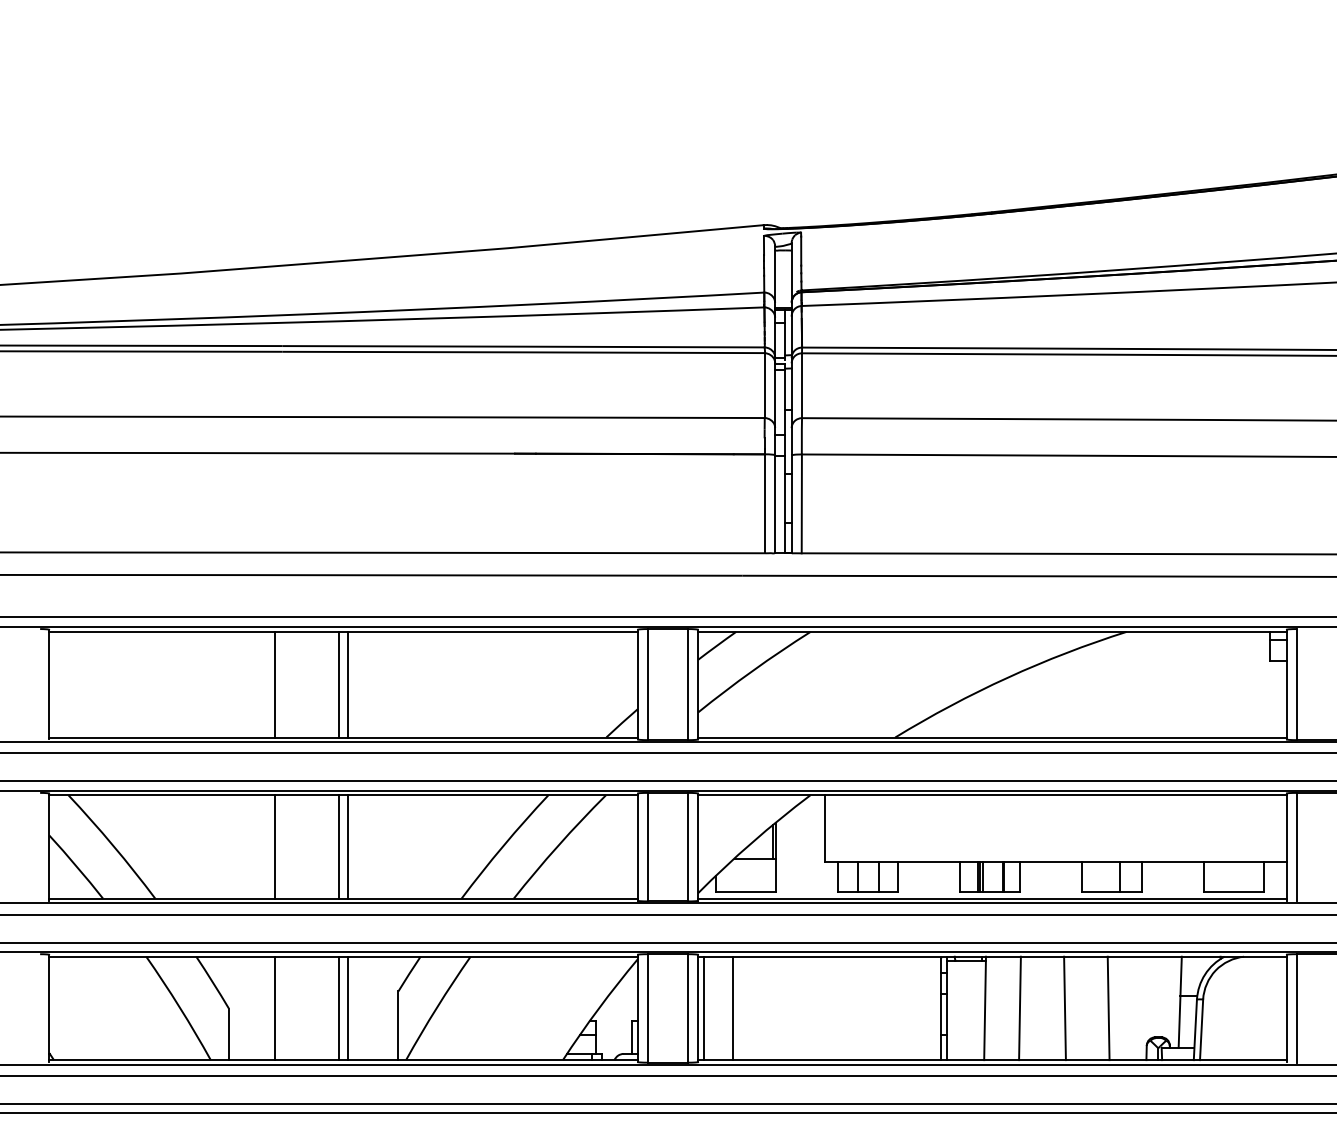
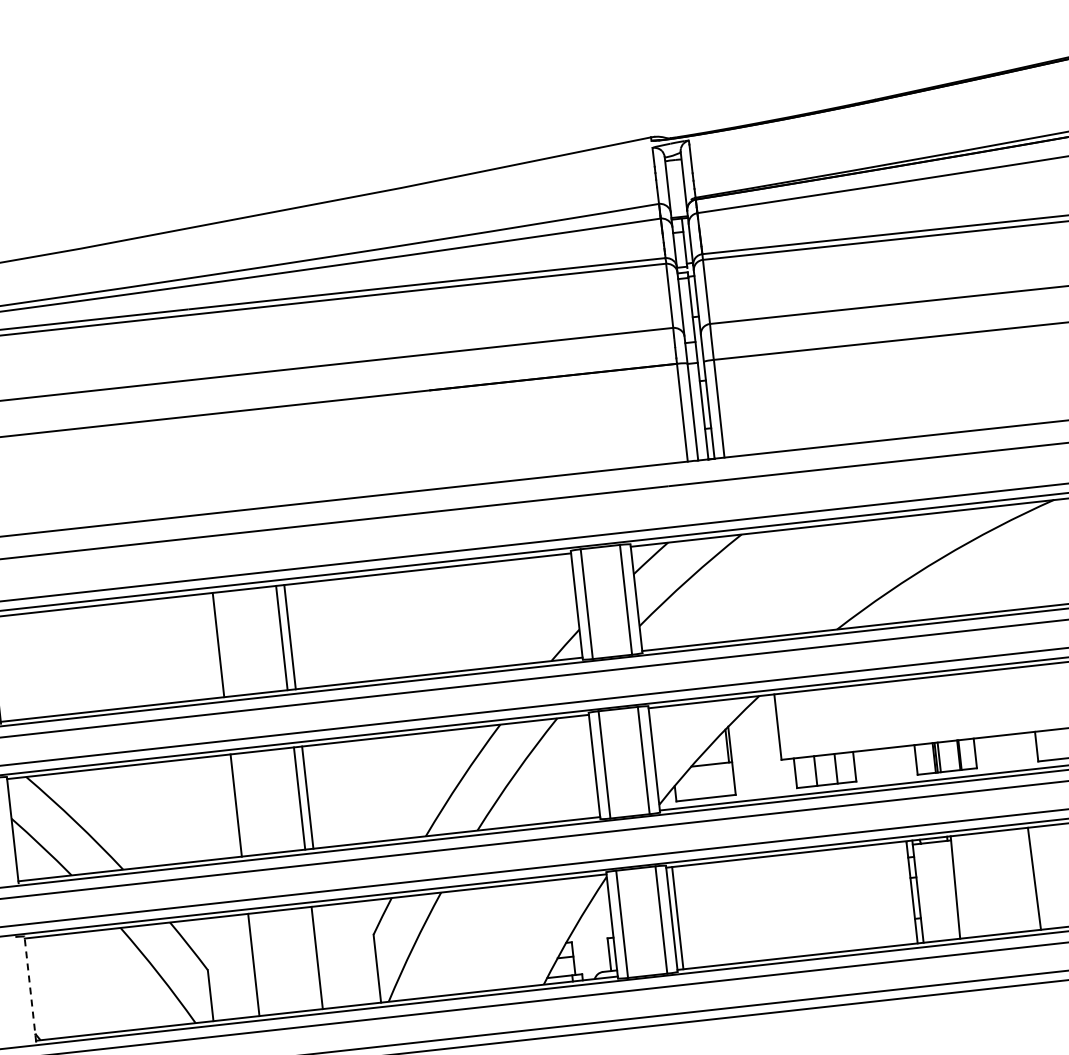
line: (49, 1008) -> (30, 989), solid -> dashed
line: (347, 1008) -> (325, 957), removed
line: (732, 1008) -> (705, 915), removed
line: (1019, 1008) -> (989, 883), removed

